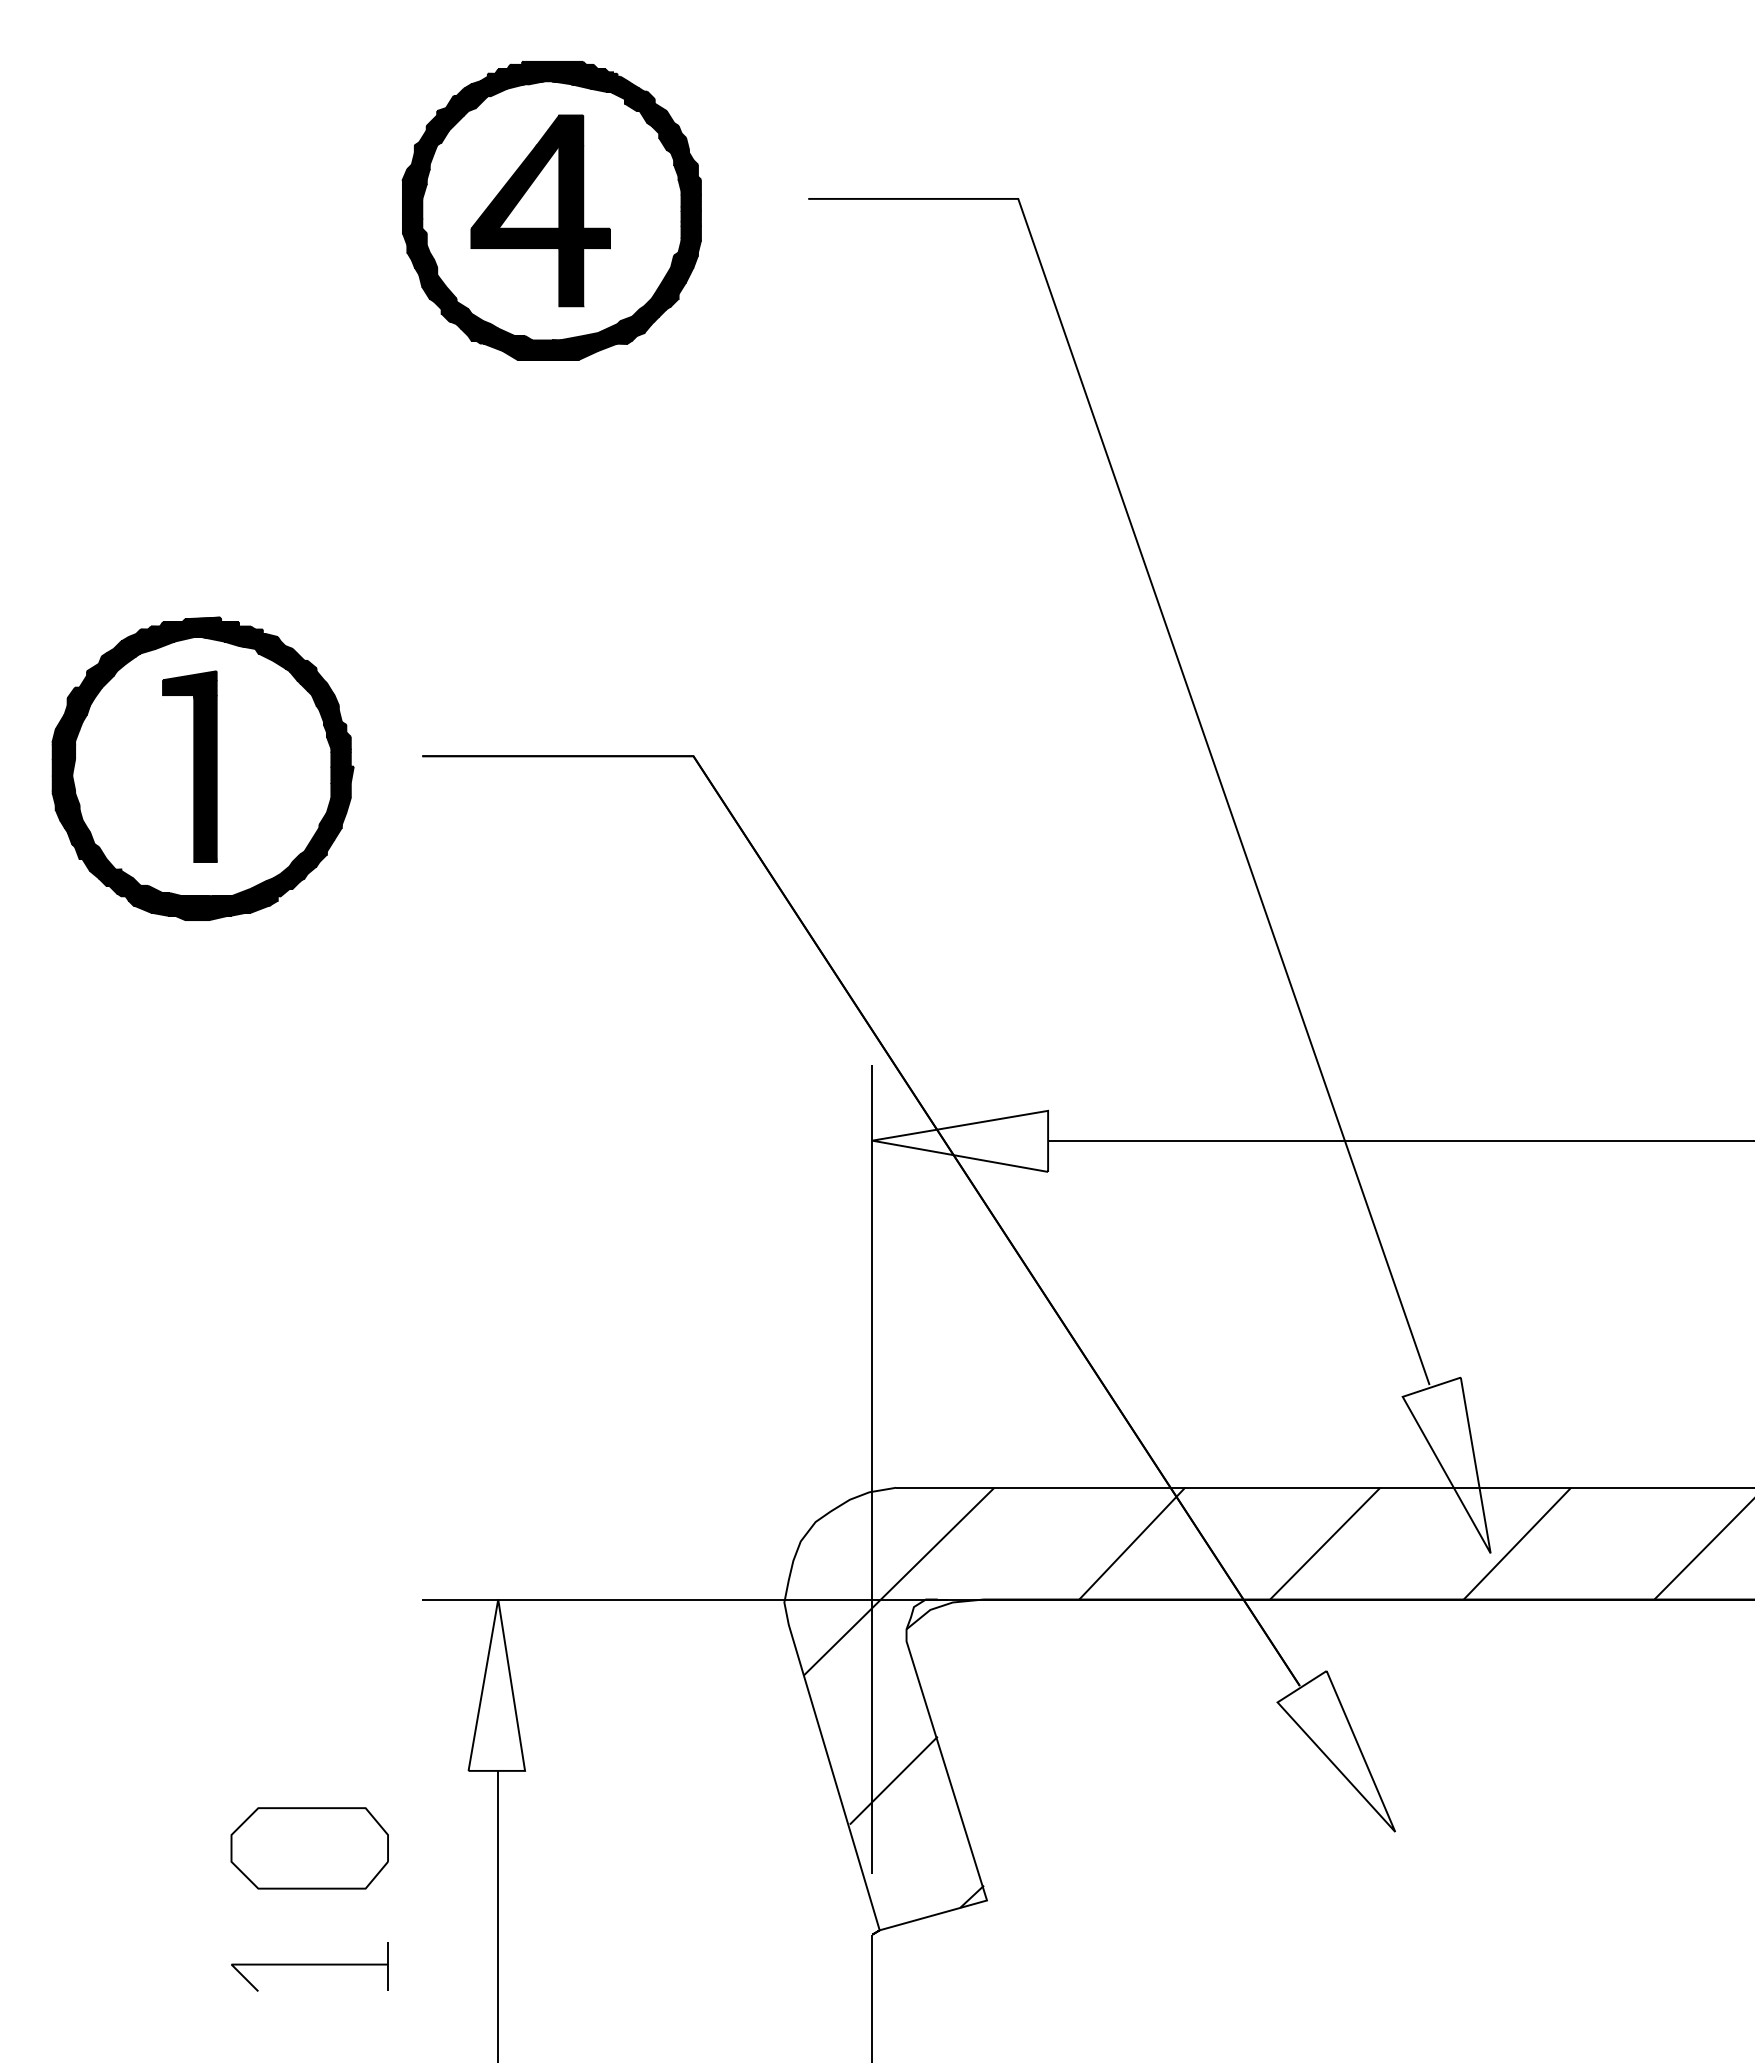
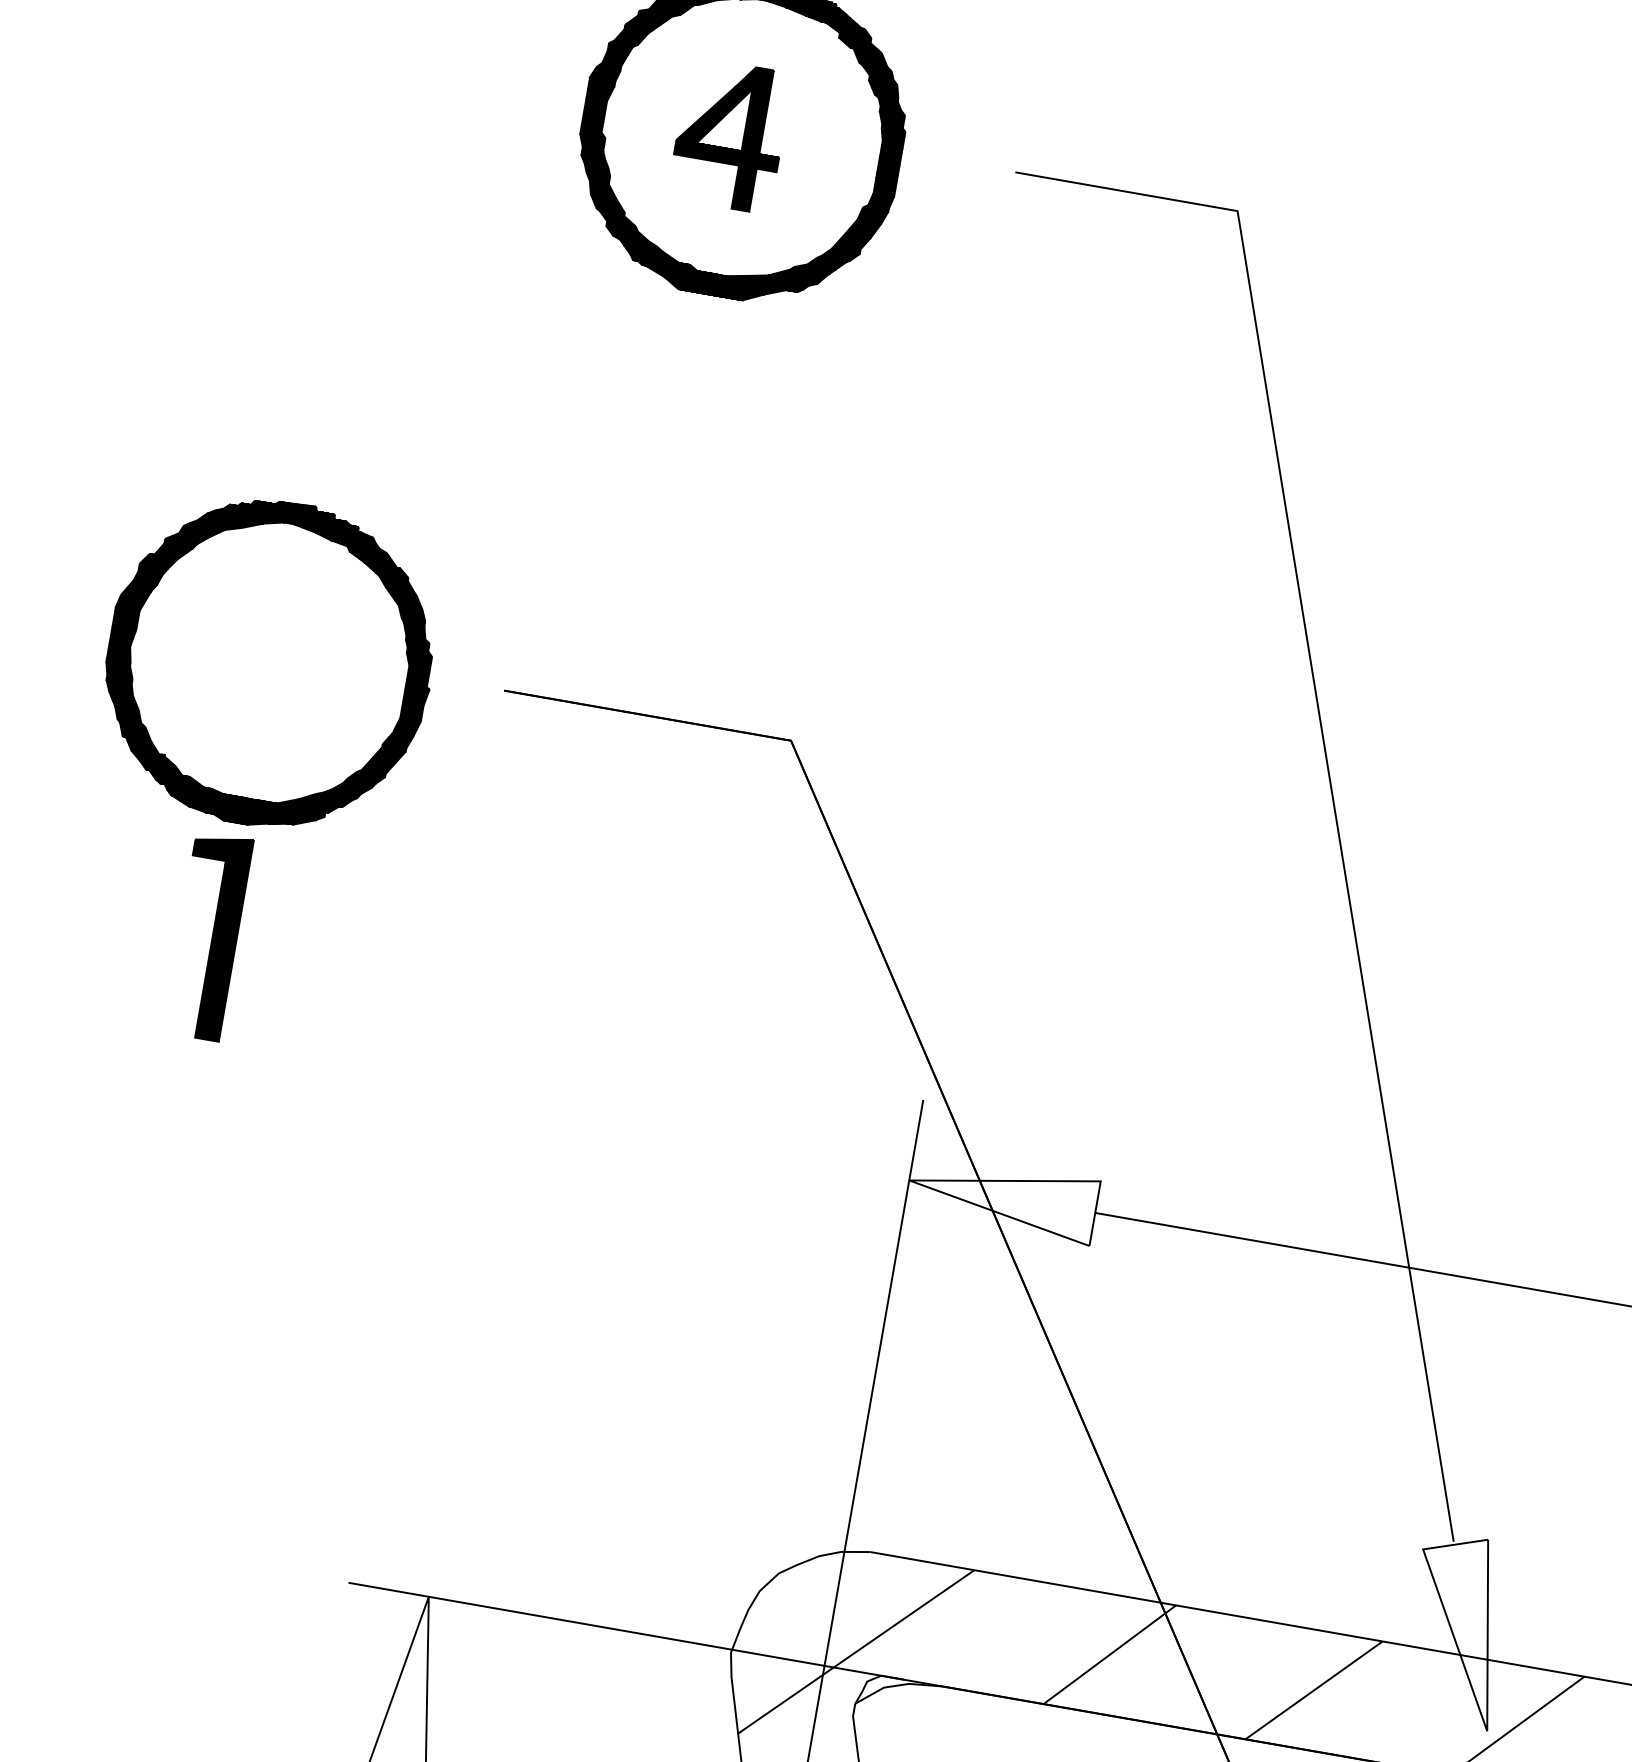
part: (540, 210) -> (729, 135), size x0.7
part: (189, 766) -> (207, 935), moved

